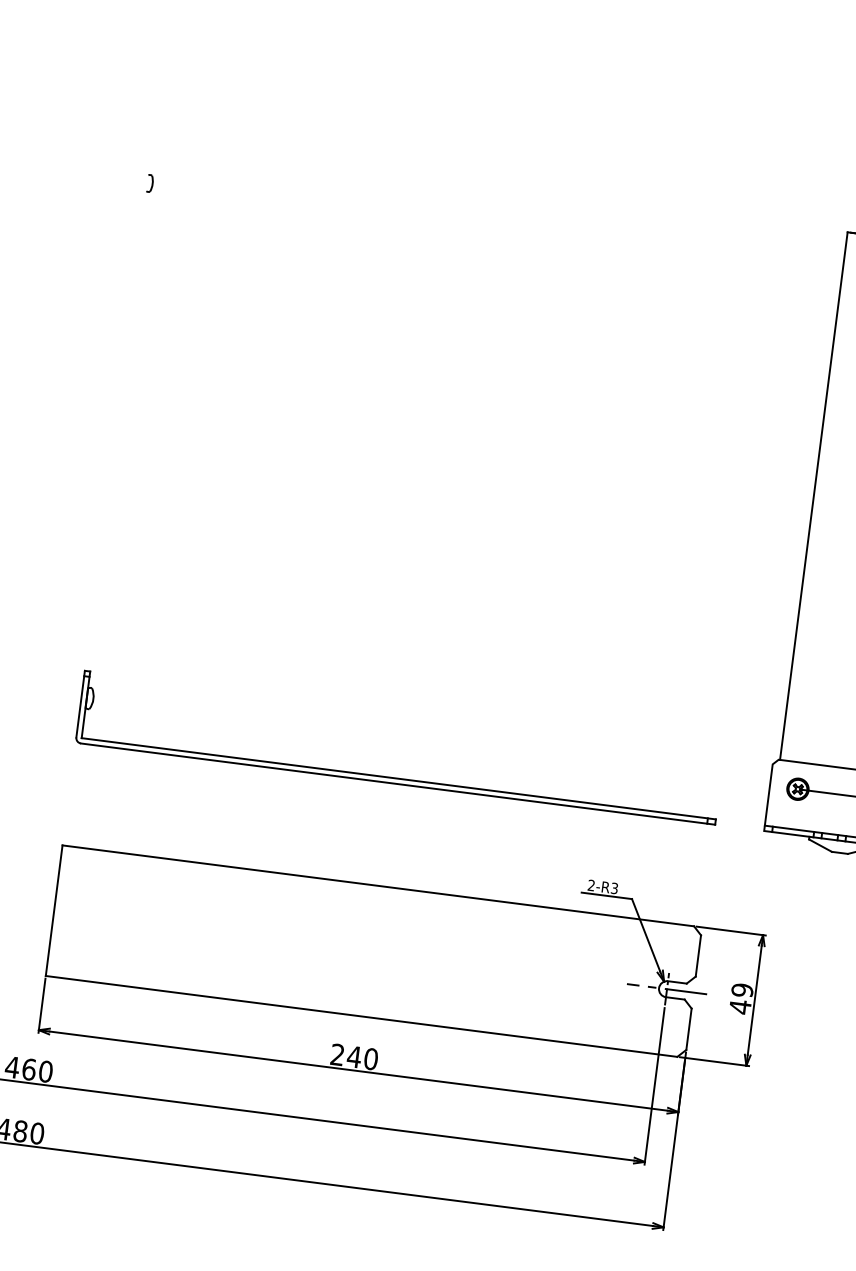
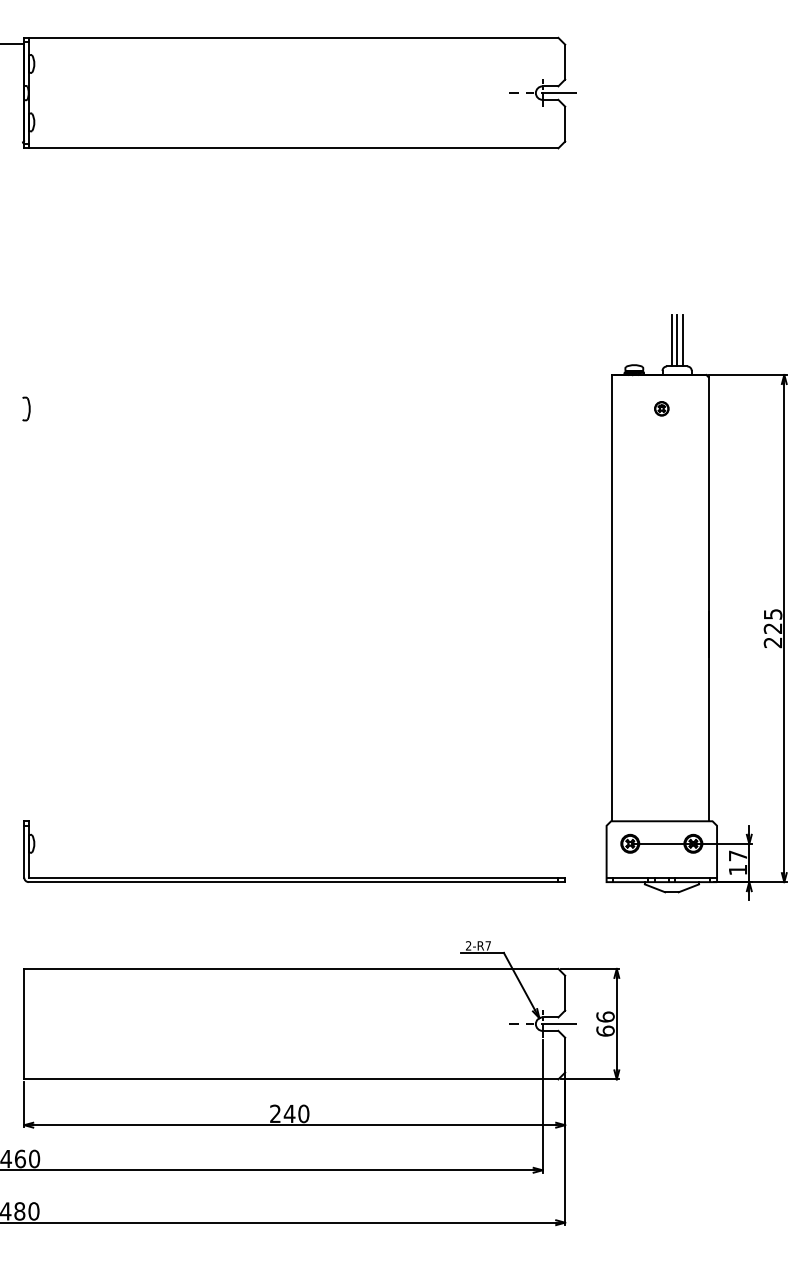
part: (150, 183) -> (26, 408), size x1.6
text: (613, 887) -> (487, 945), 2-R3 -> 2-R7
text: (741, 999) -> (605, 1024), 49 -> 66

